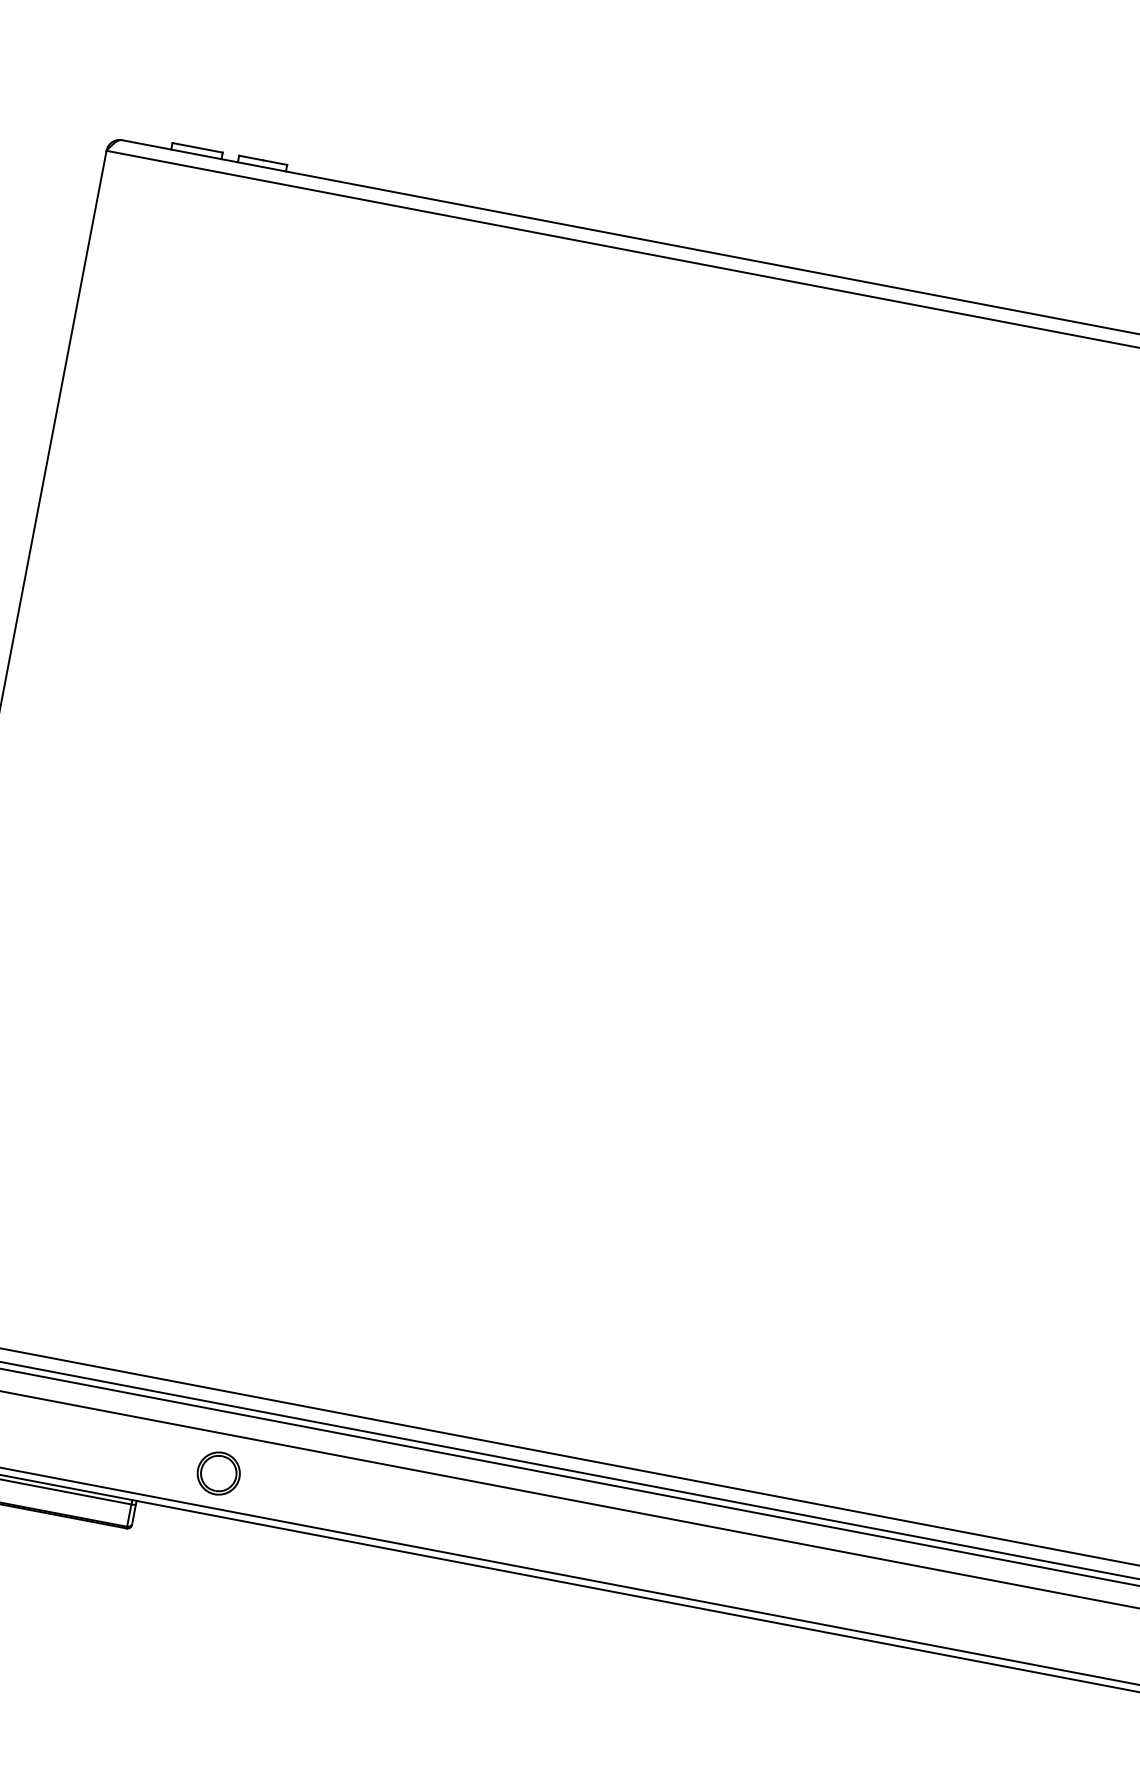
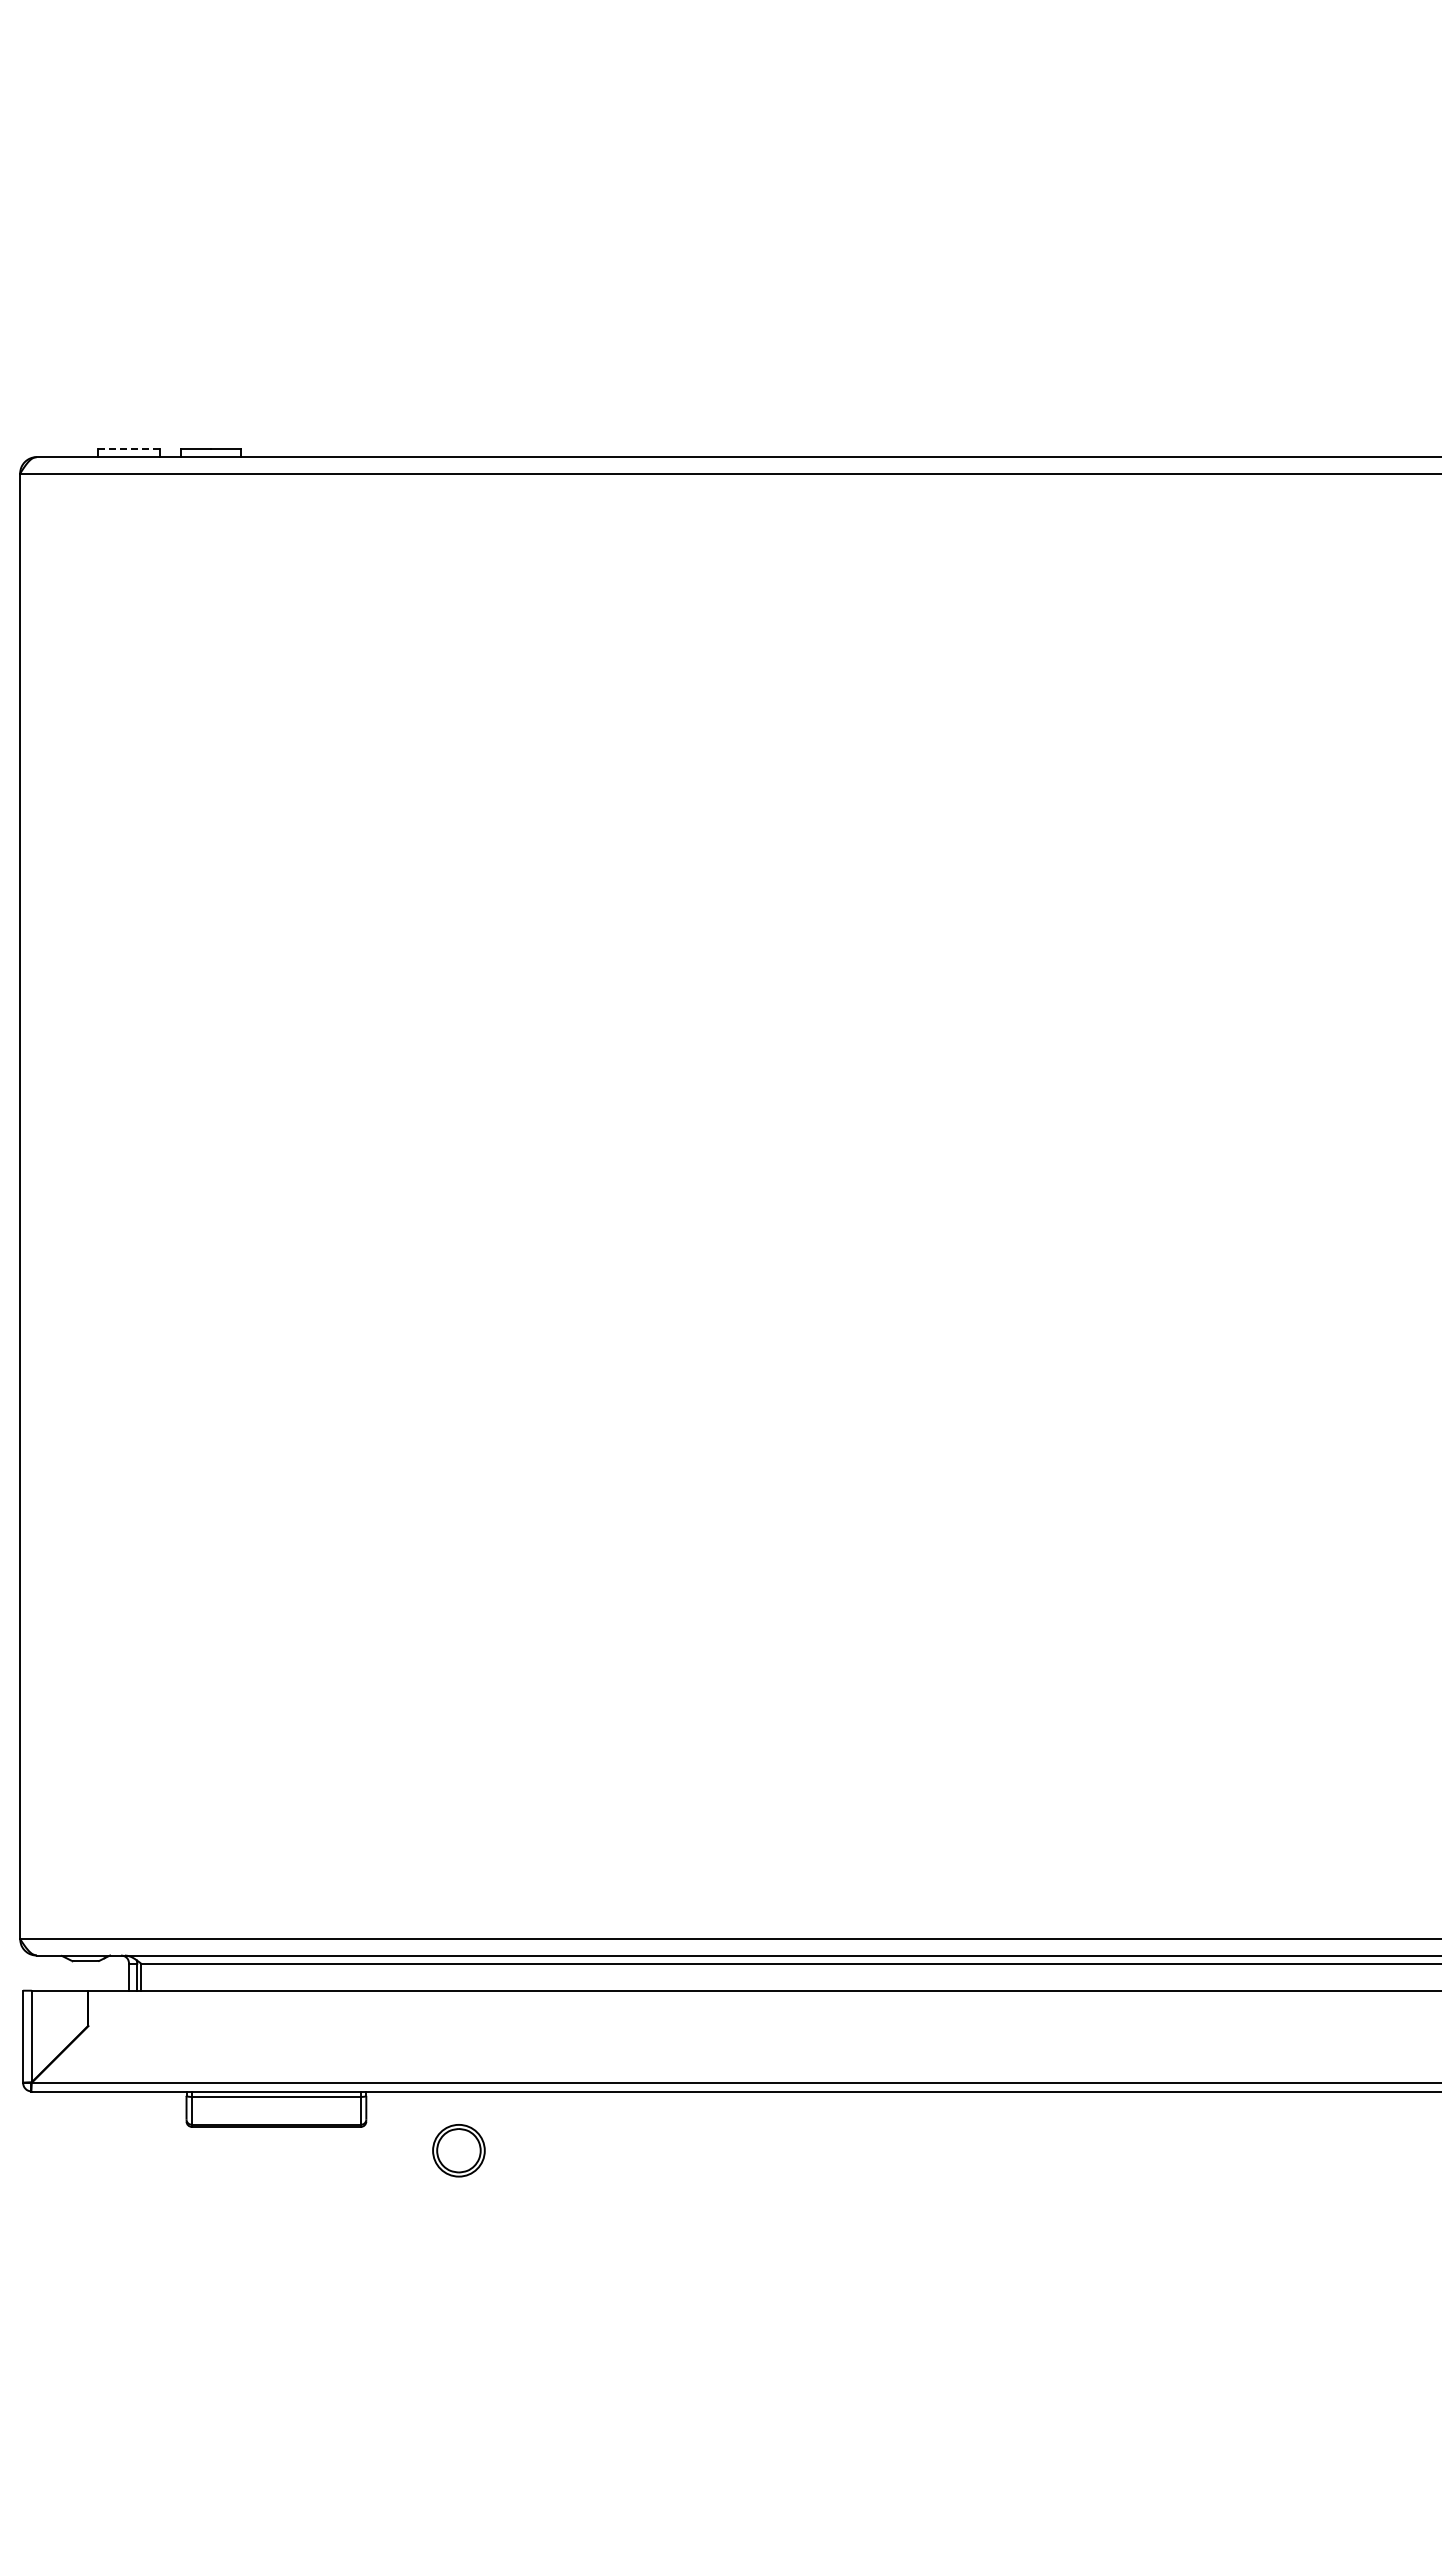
line: (197, 148) -> (128, 449), solid -> dashed
part: (218, 1473) -> (458, 2150), moved

